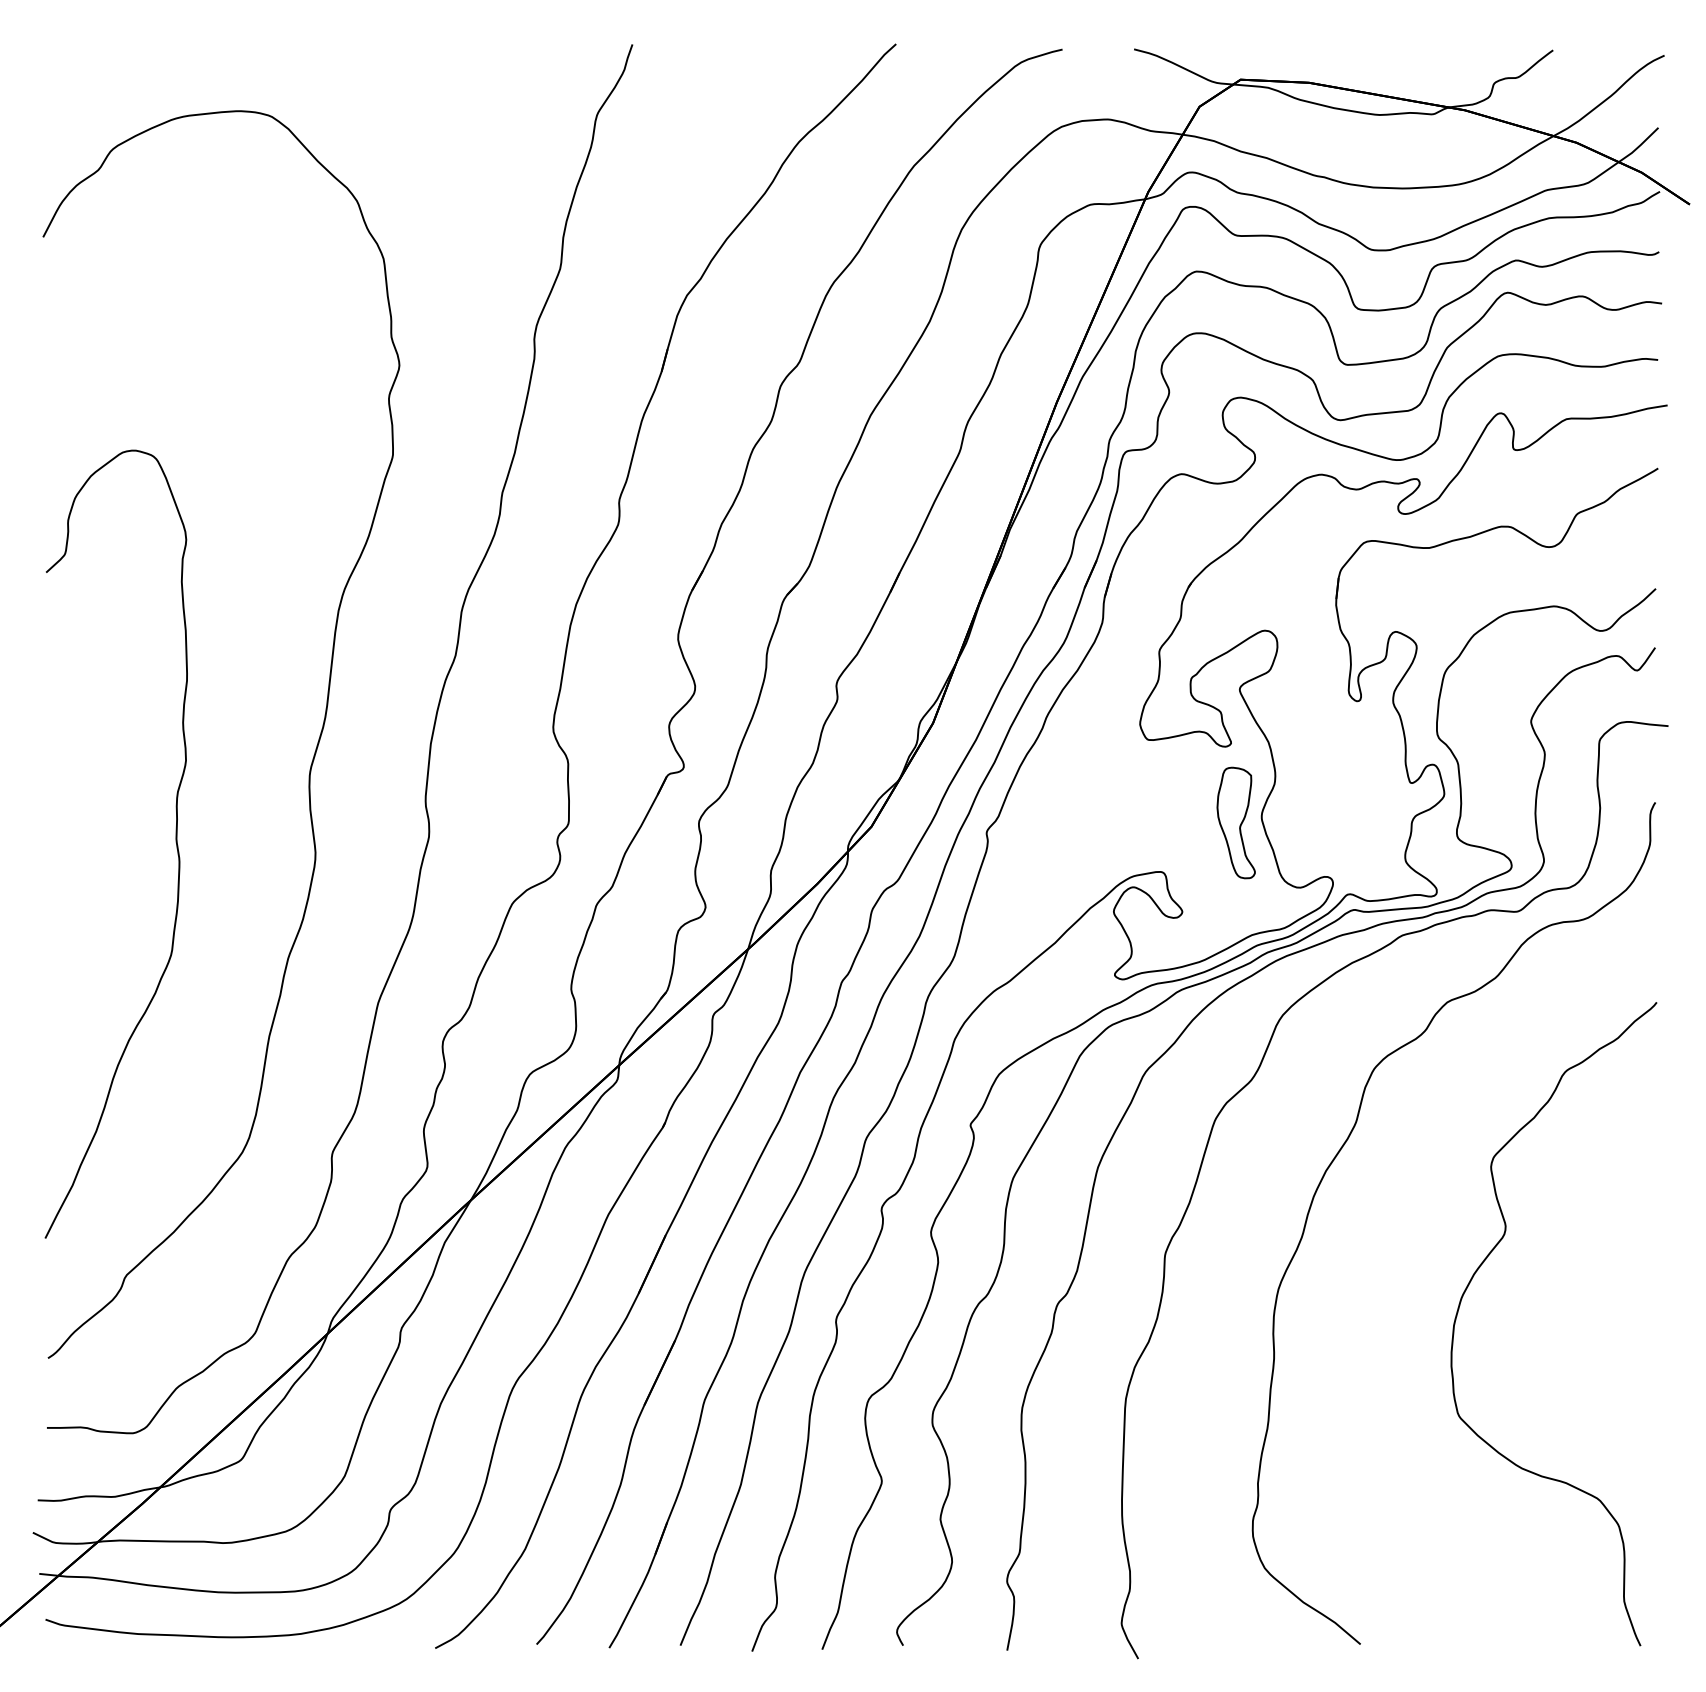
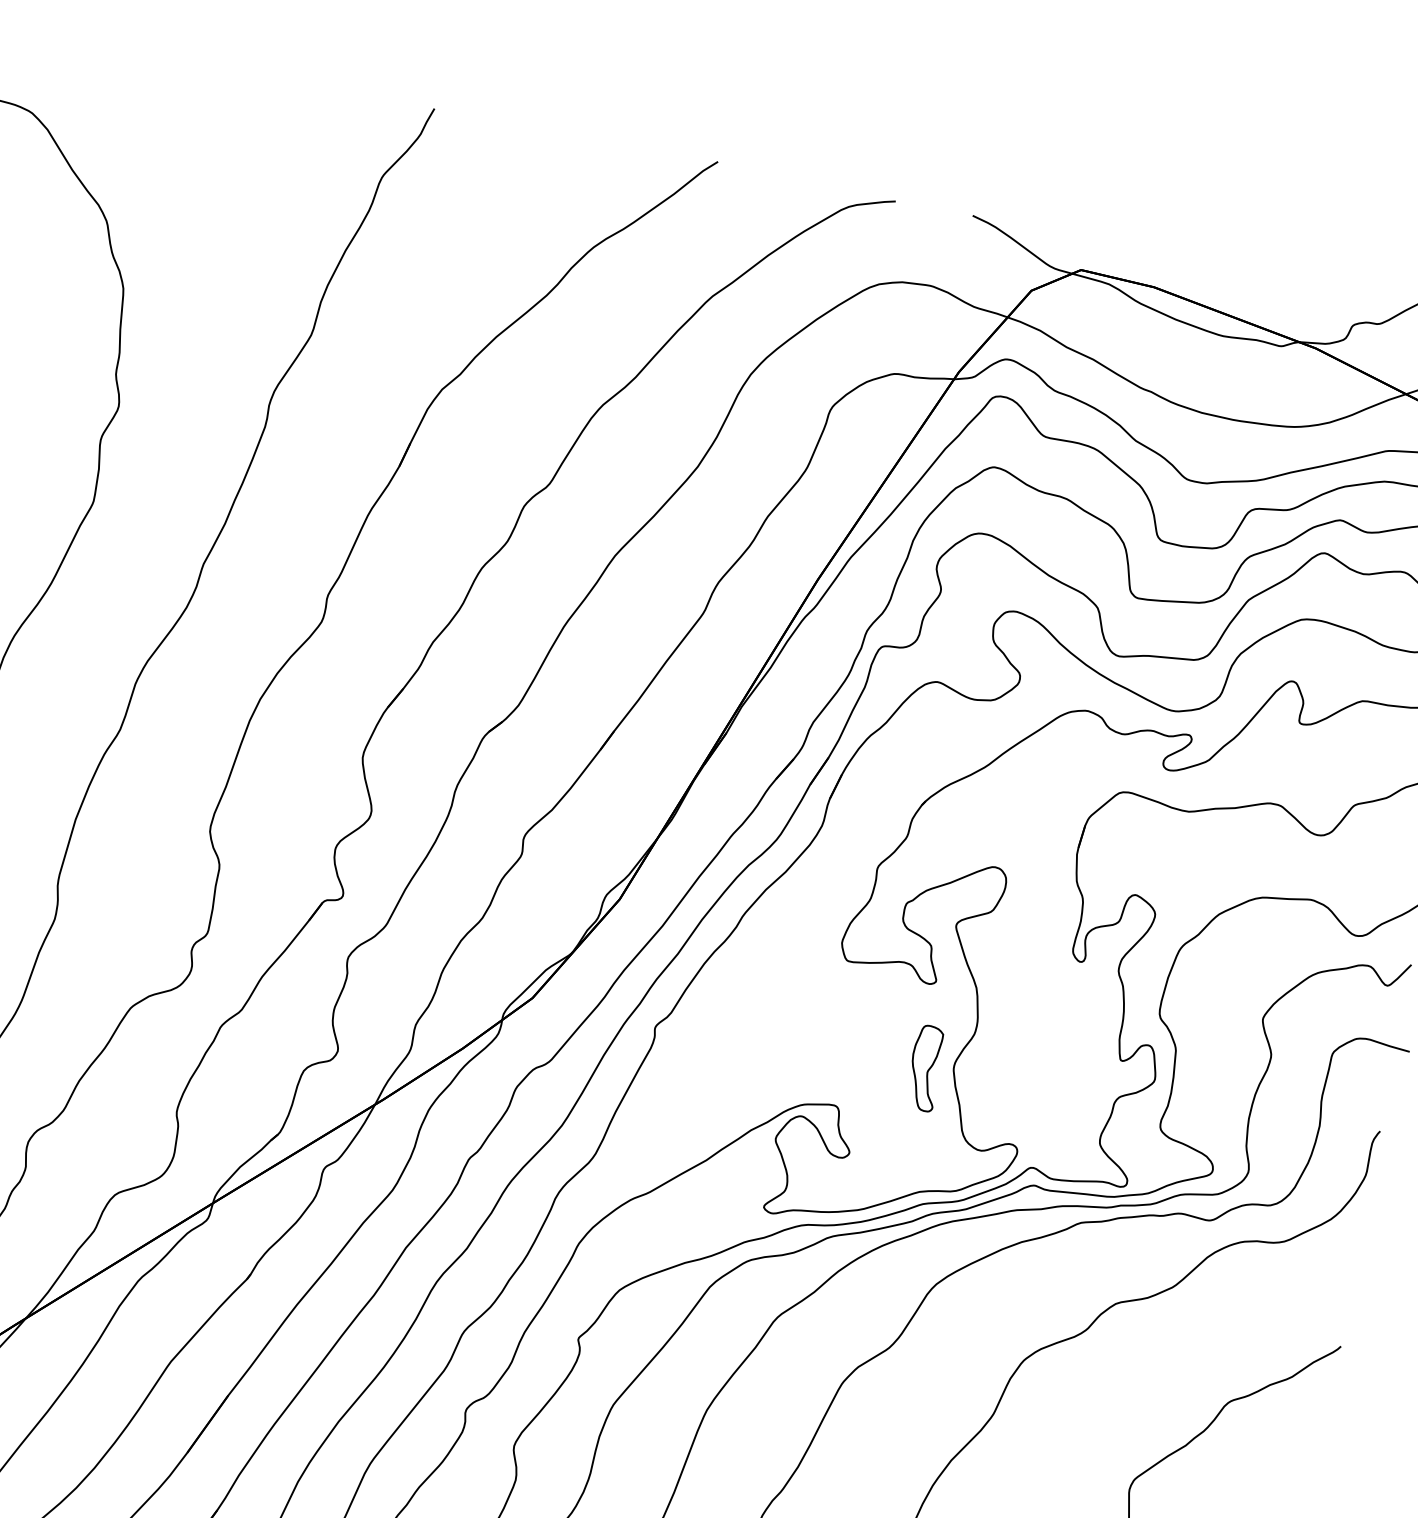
part: (1235, 822) -> (924, 1067), size x0.7

